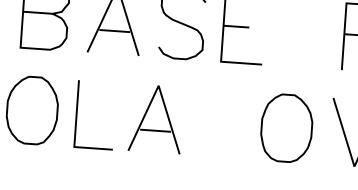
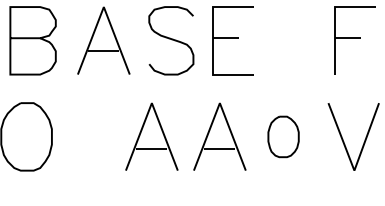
line: (76, 114) -> (71, 137), removed
part: (213, 119) -> (209, 133), added
part: (286, 127) -> (283, 136), size x0.6

